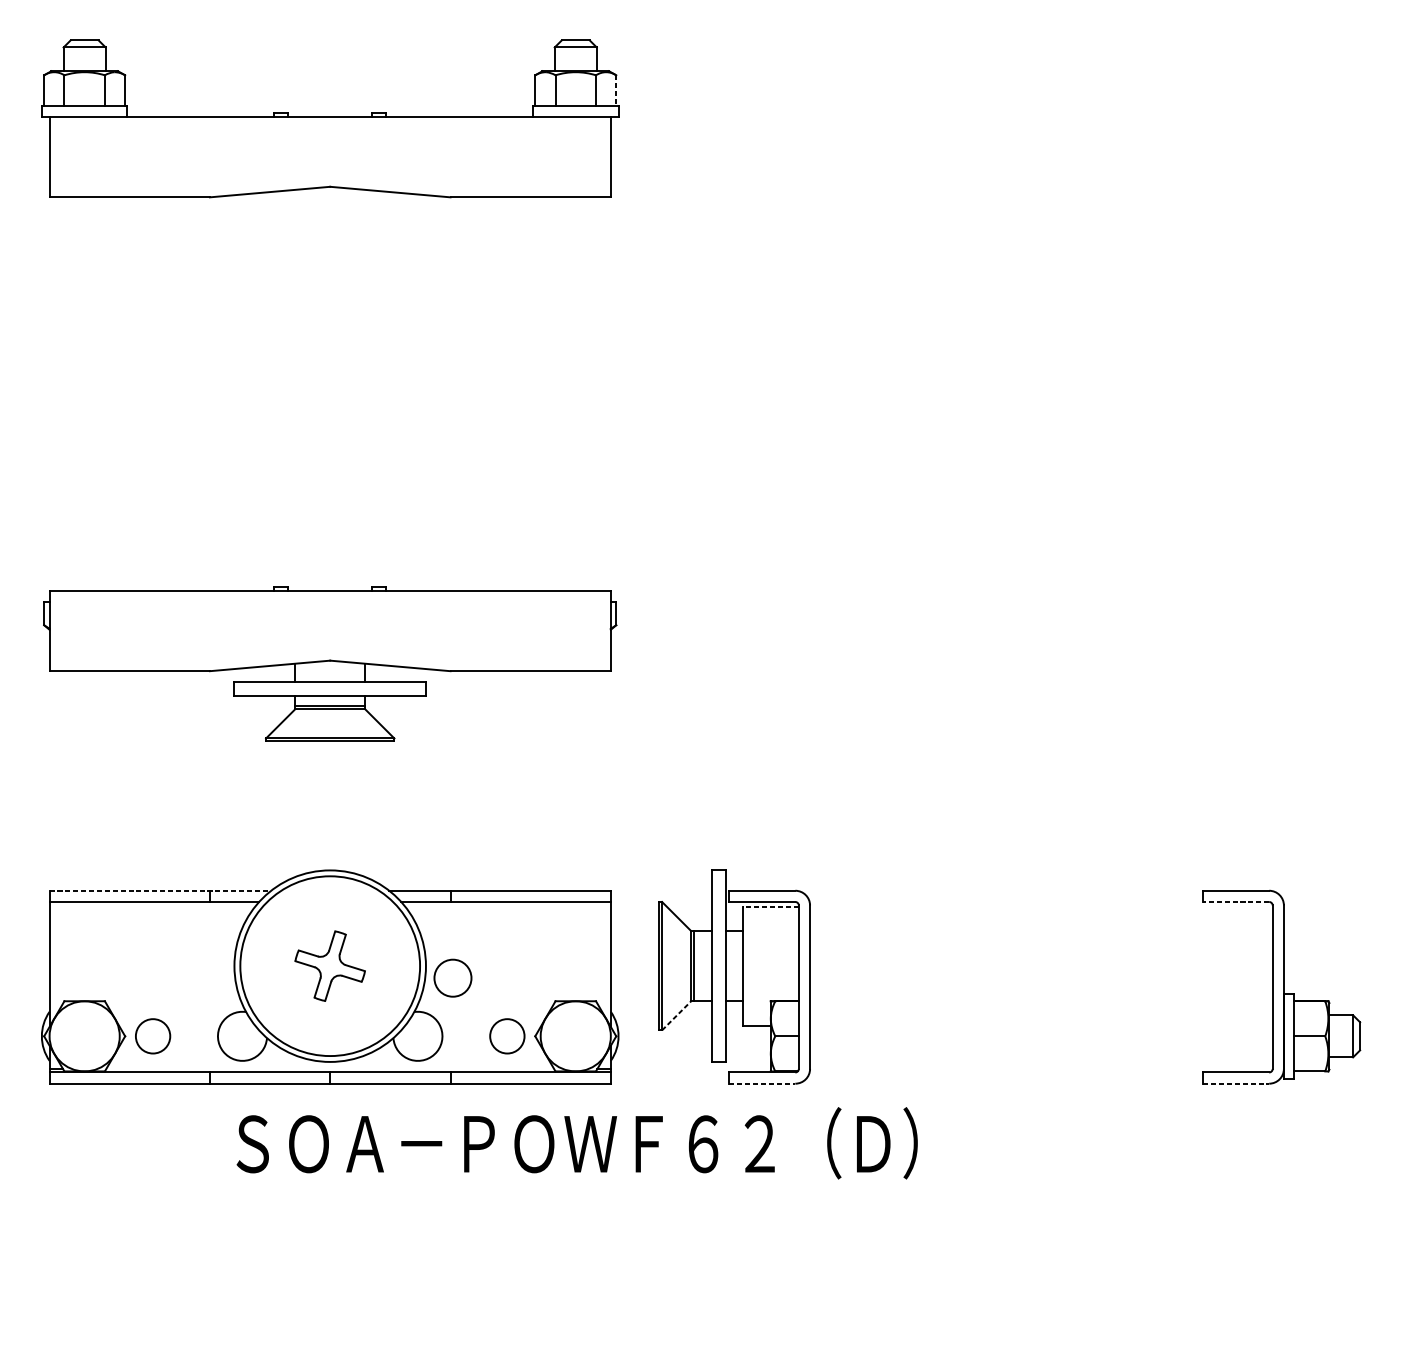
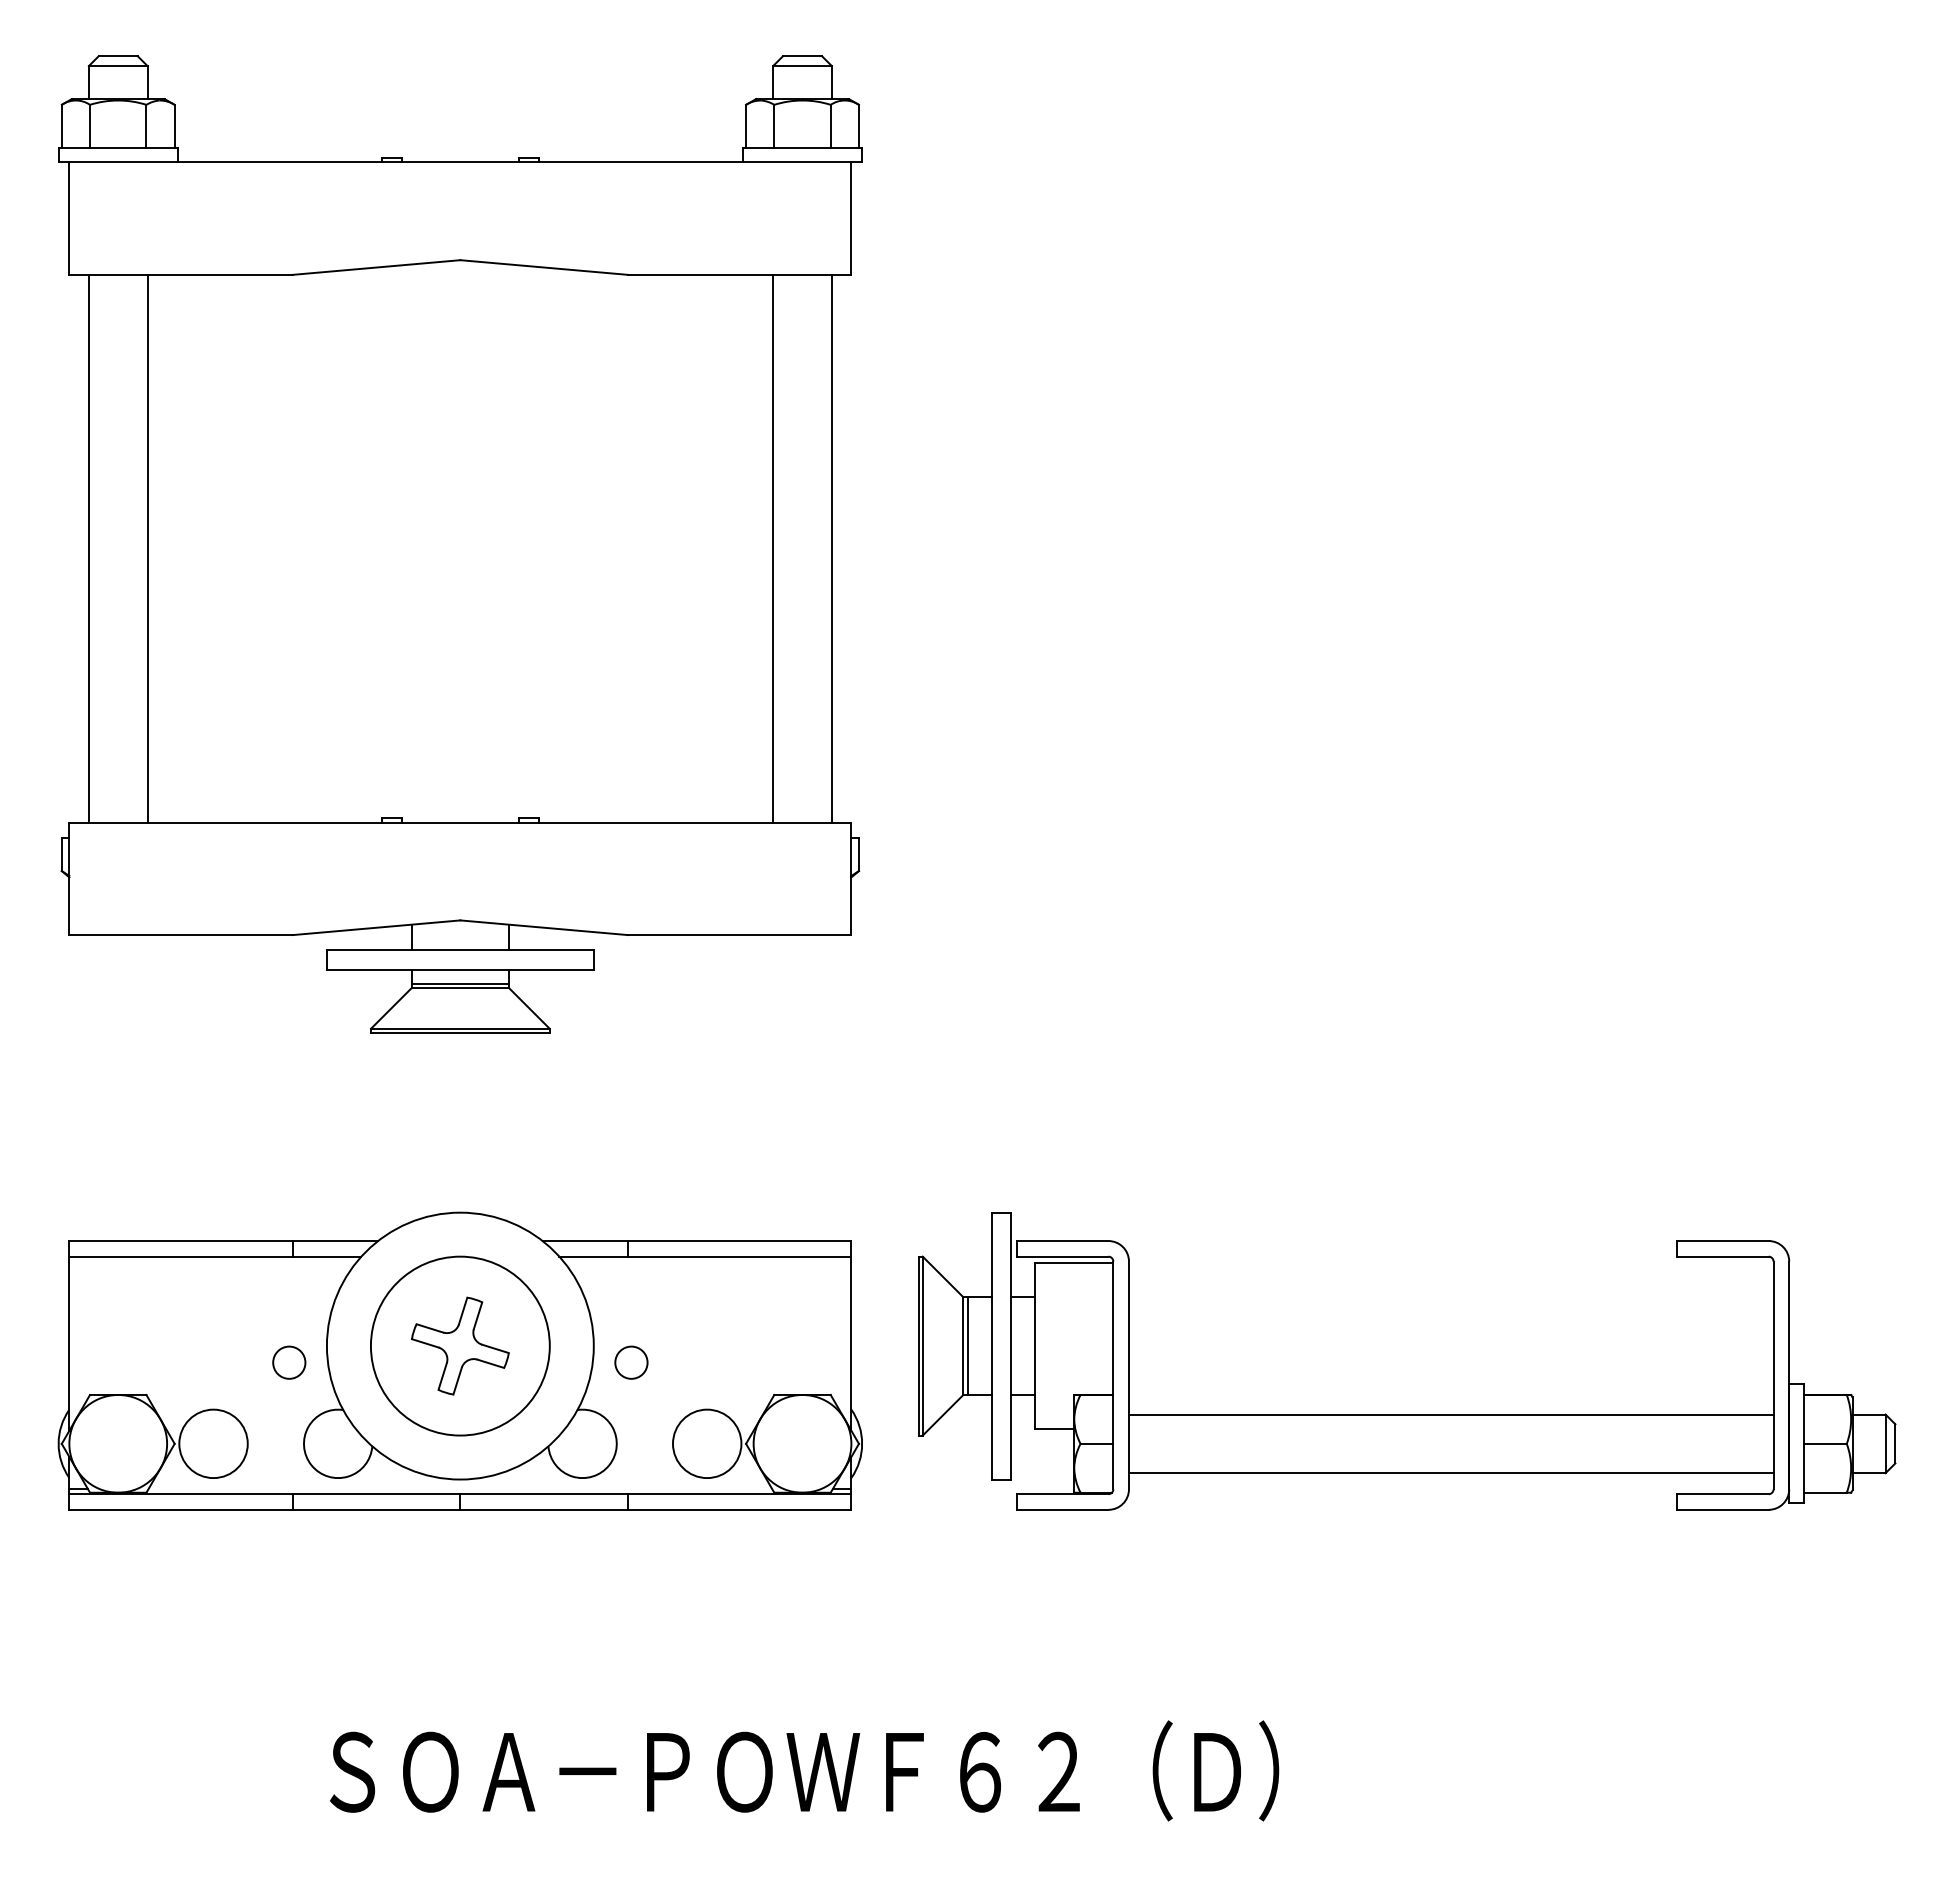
line: (615, 90) -> (858, 126), dashed -> solid
line: (63, 393) -> (88, 548), added
line: (105, 393) -> (147, 548), added
line: (554, 393) -> (773, 548), added
line: (596, 393) -> (831, 548), added
line: (160, 891) -> (224, 1241), dashed -> solid
line: (1236, 901) -> (1722, 1256), dashed -> solid
line: (770, 906) -> (1073, 1263), dashed -> solid
circle: (329, 965) -> (459, 1345), size x0.71
circle: (207, 977) -> (289, 1362), added
circle: (453, 977) -> (631, 1362), size x0.62
line: (676, 1015) -> (943, 1415), dashed -> solid
line: (1040, 1015) -> (1450, 1414), added
circle: (153, 1036) -> (213, 1443), size x1.43
circle: (507, 1036) -> (707, 1443), size x1.43
line: (1040, 1057) -> (1450, 1473), added
line: (762, 1083) -> (1062, 1509), dashed -> solid
line: (1236, 1083) -> (1722, 1509), dashed -> solid
text: (577, 1143) -> (804, 1770), moved

